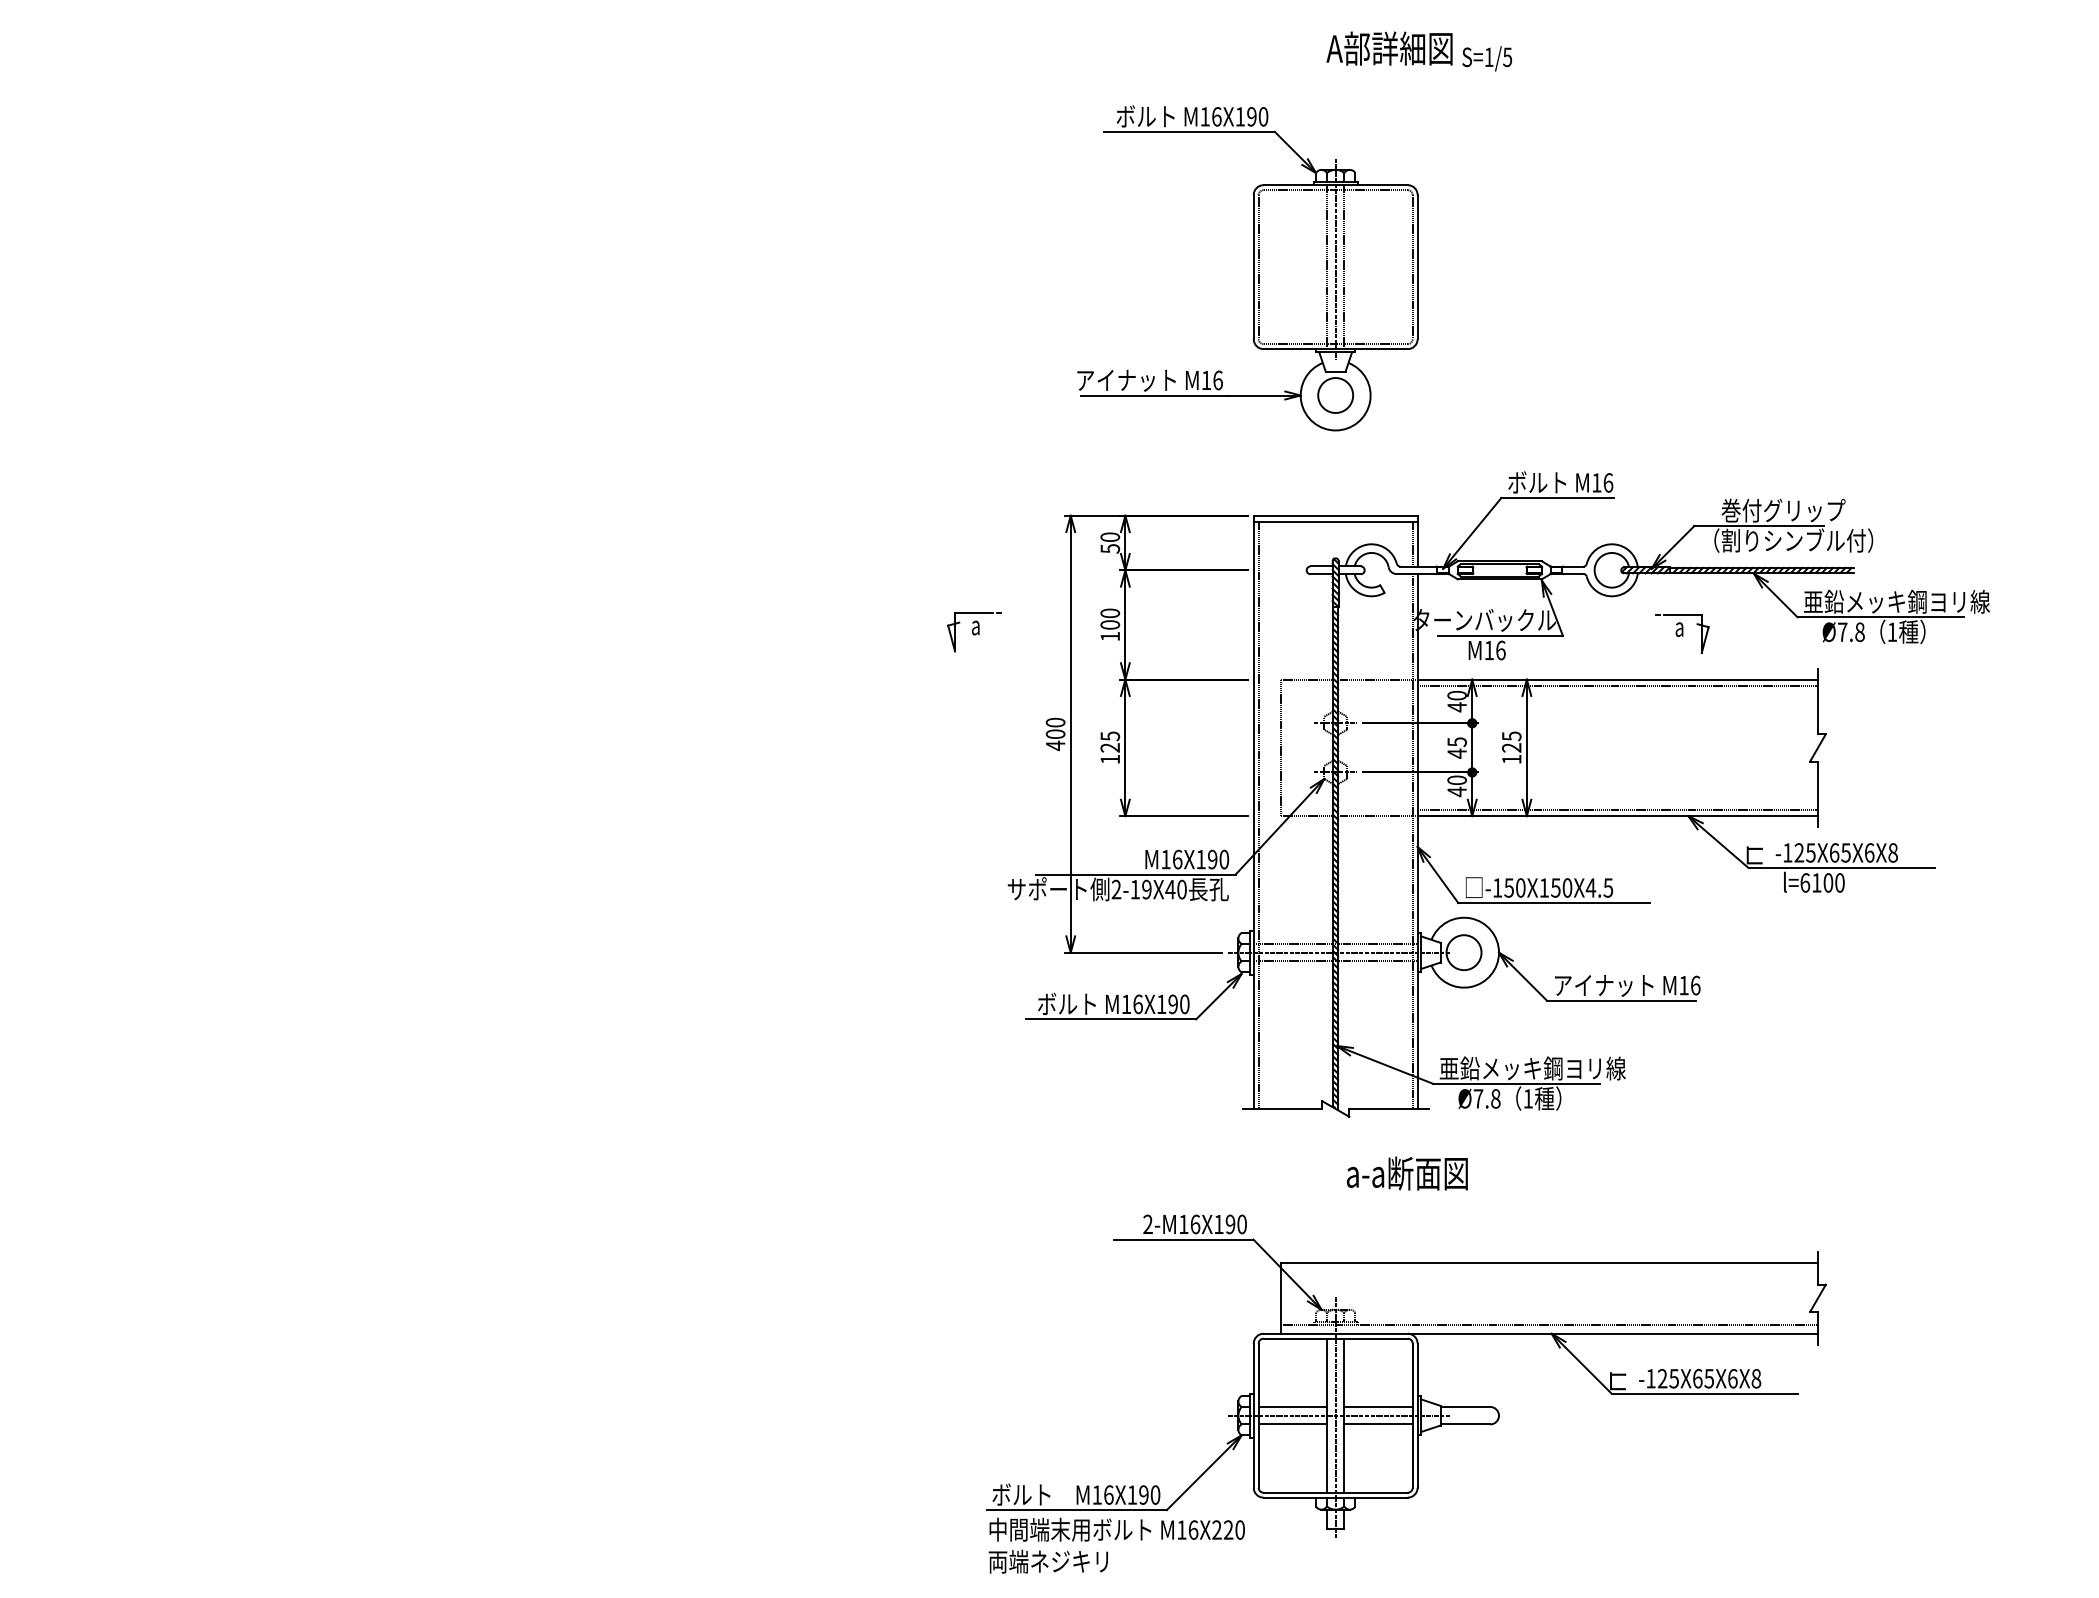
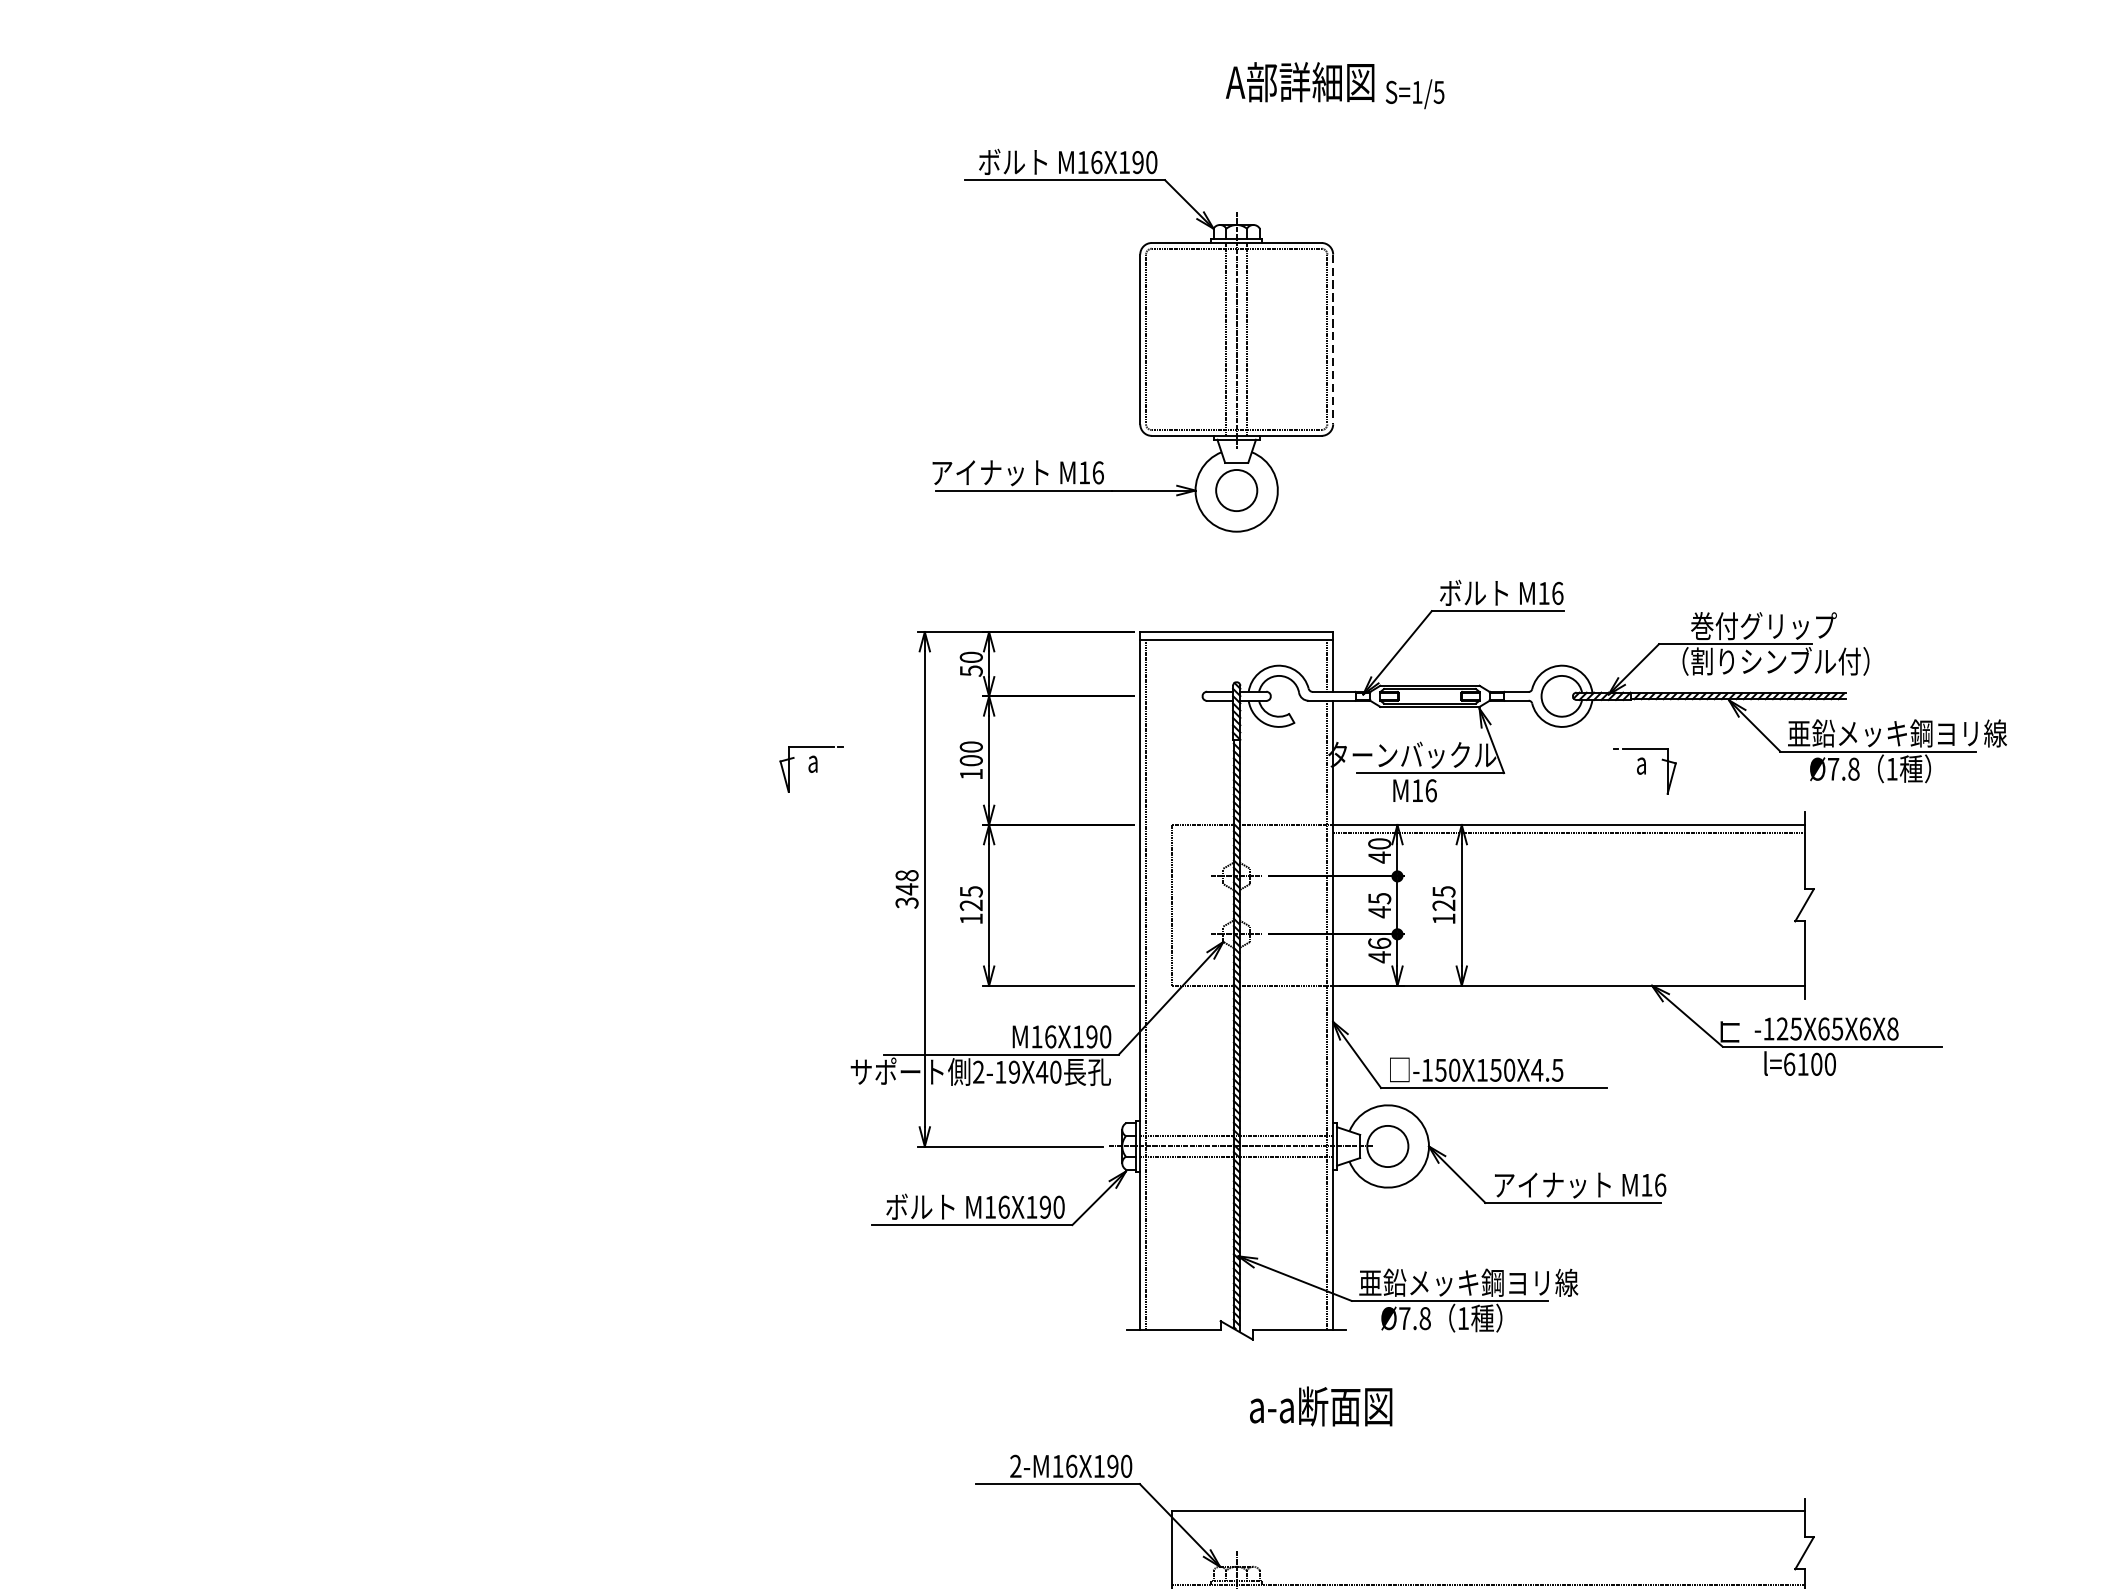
line: (1417, 267) -> (1333, 339), solid -> dashed
text: (1055, 734) -> (906, 889), 400 -> 348
text: (1456, 779) -> (1378, 942), 40 -> 46
line: (1617, 809) -> (1568, 977), removed

